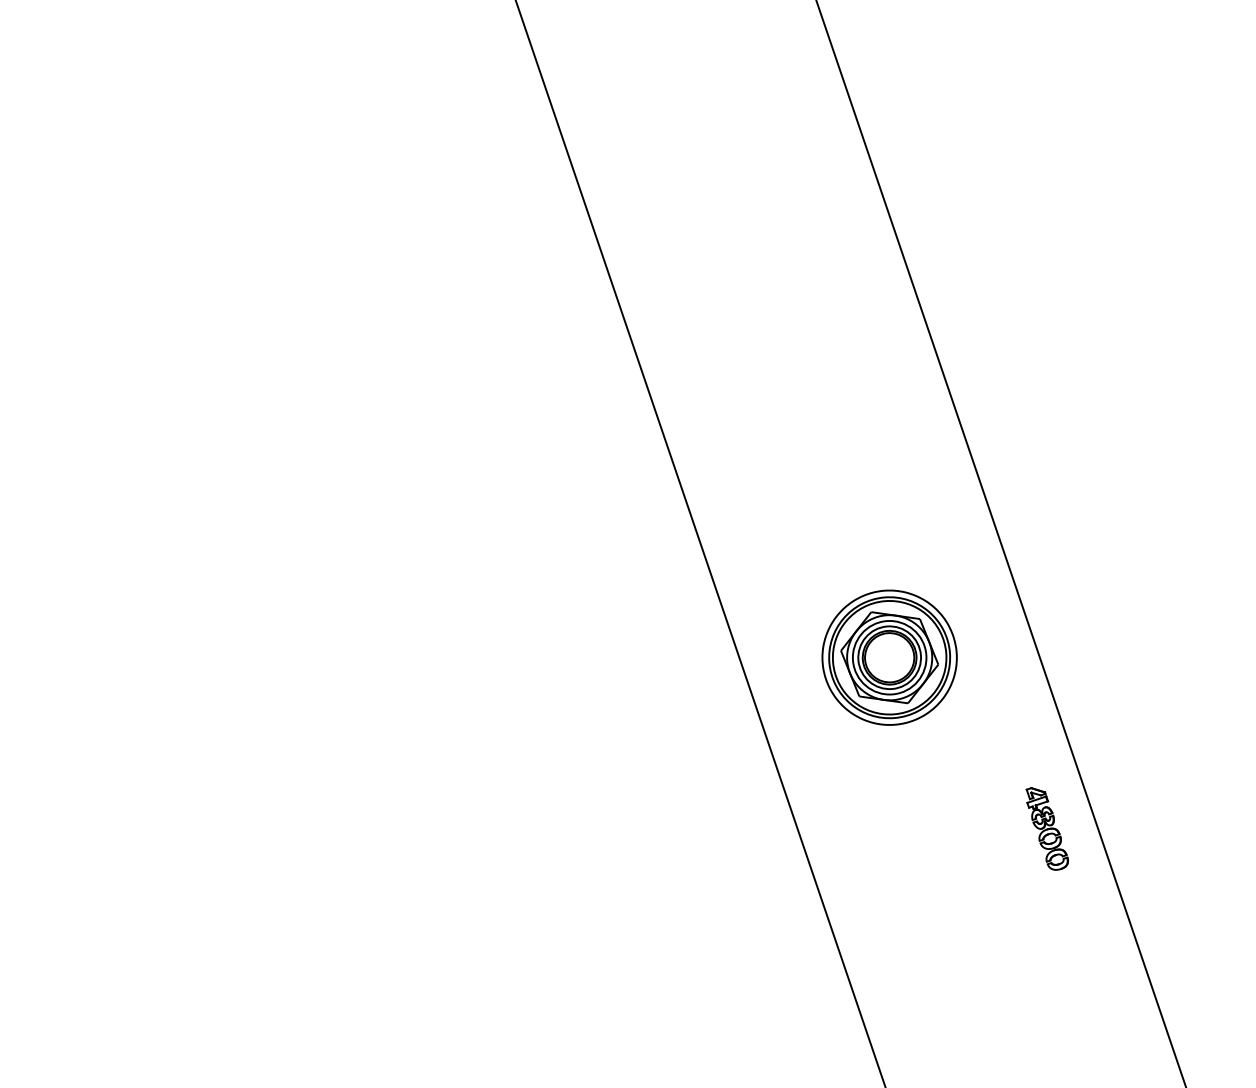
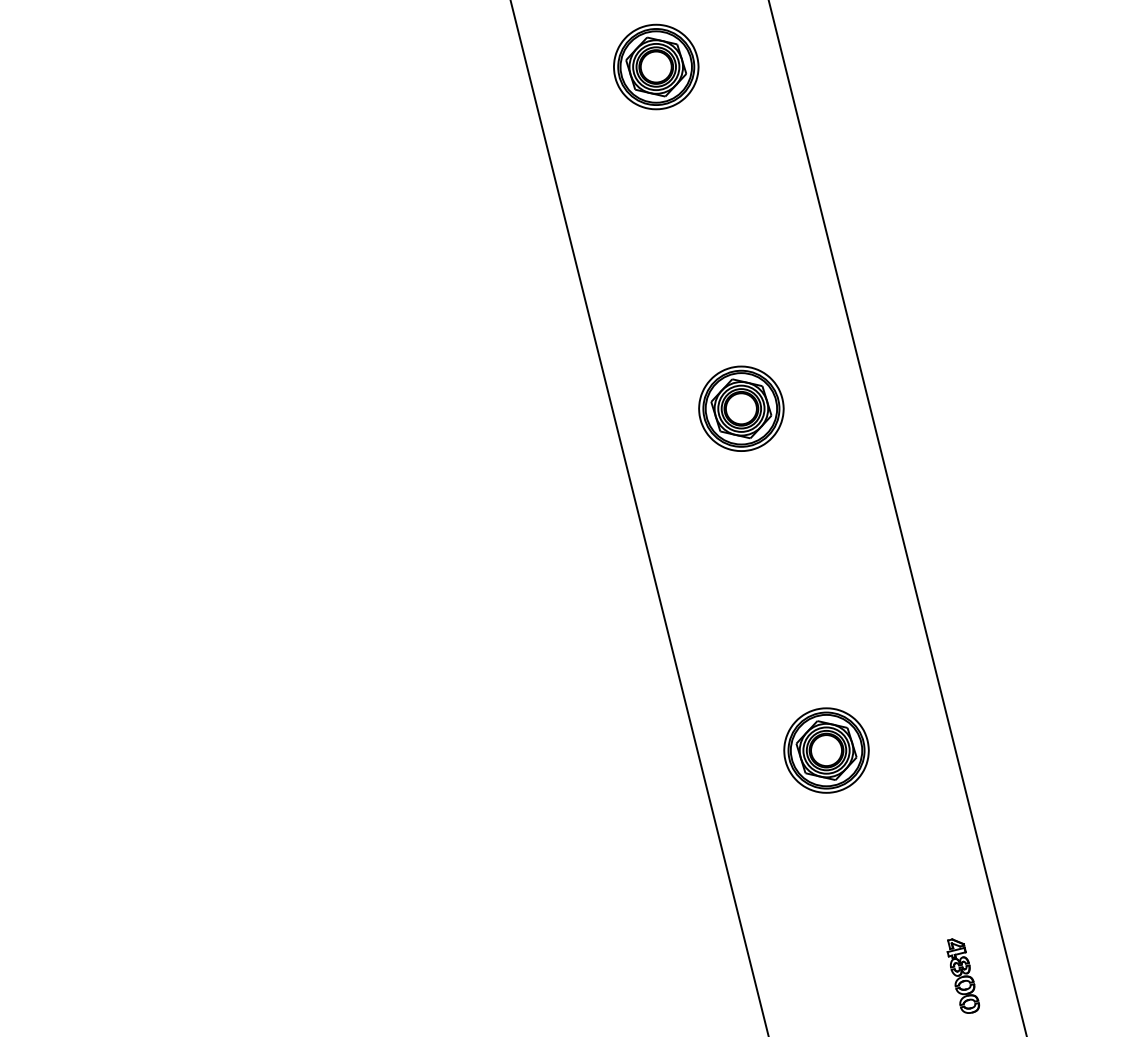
part: (760, 278) -> (741, 408), added
part: (889, 657) -> (826, 750), size x0.71
part: (1047, 827) -> (963, 975), moved

